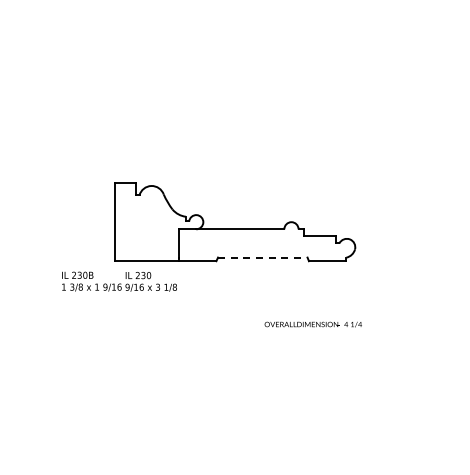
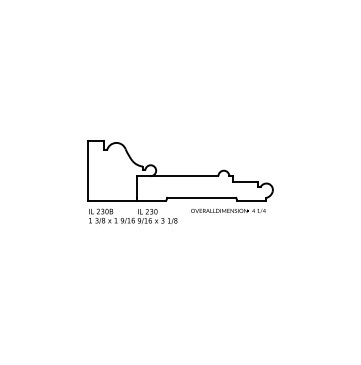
line: (262, 257) -> (201, 197), dashed -> solid
text: (119, 281) -> (133, 216), moved
text: (312, 324) -> (227, 210), moved

